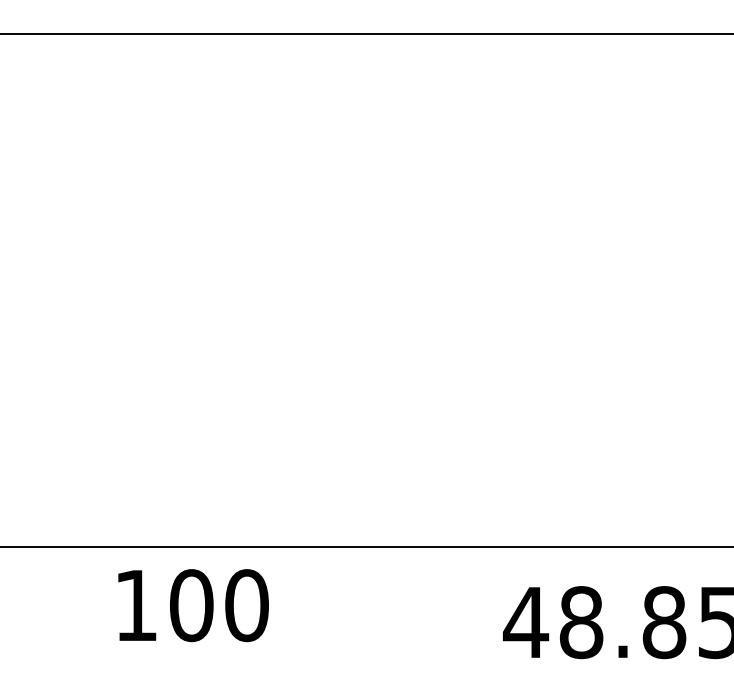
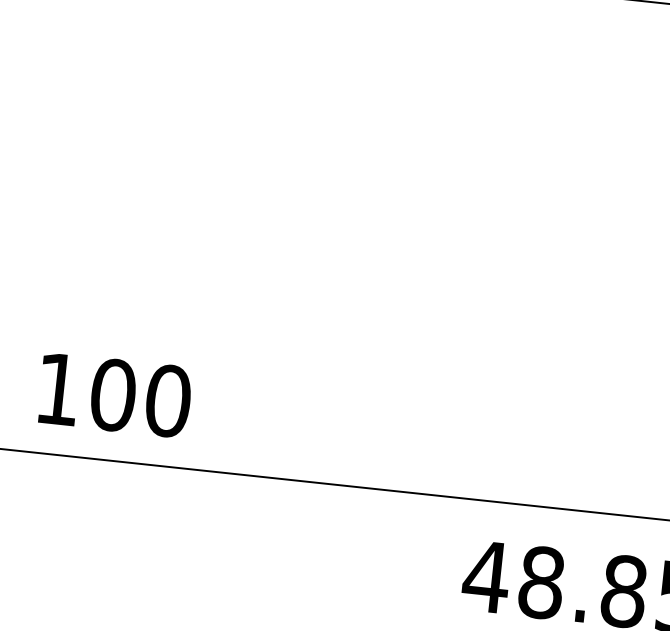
text: (193, 605) -> (115, 395), moved

